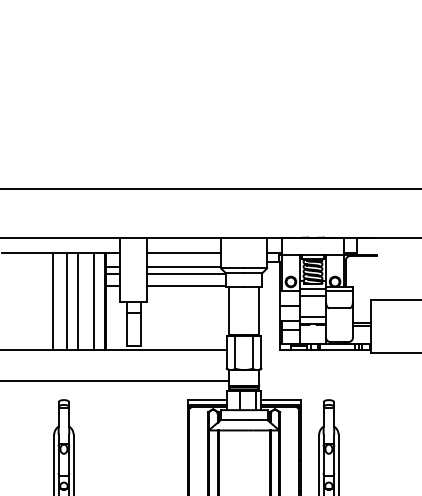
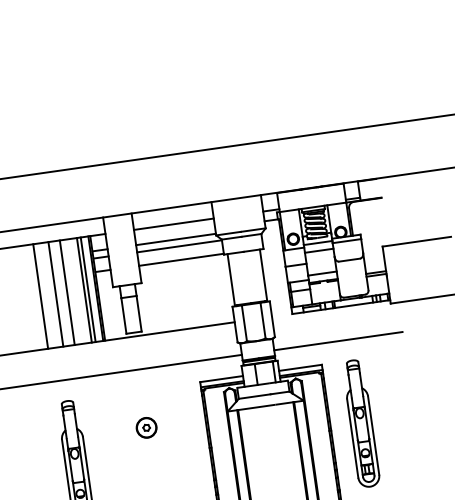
line: (97, 301) -> (88, 289), added
line: (318, 380) -> (338, 341), added
part: (132, 434) -> (146, 427), added

